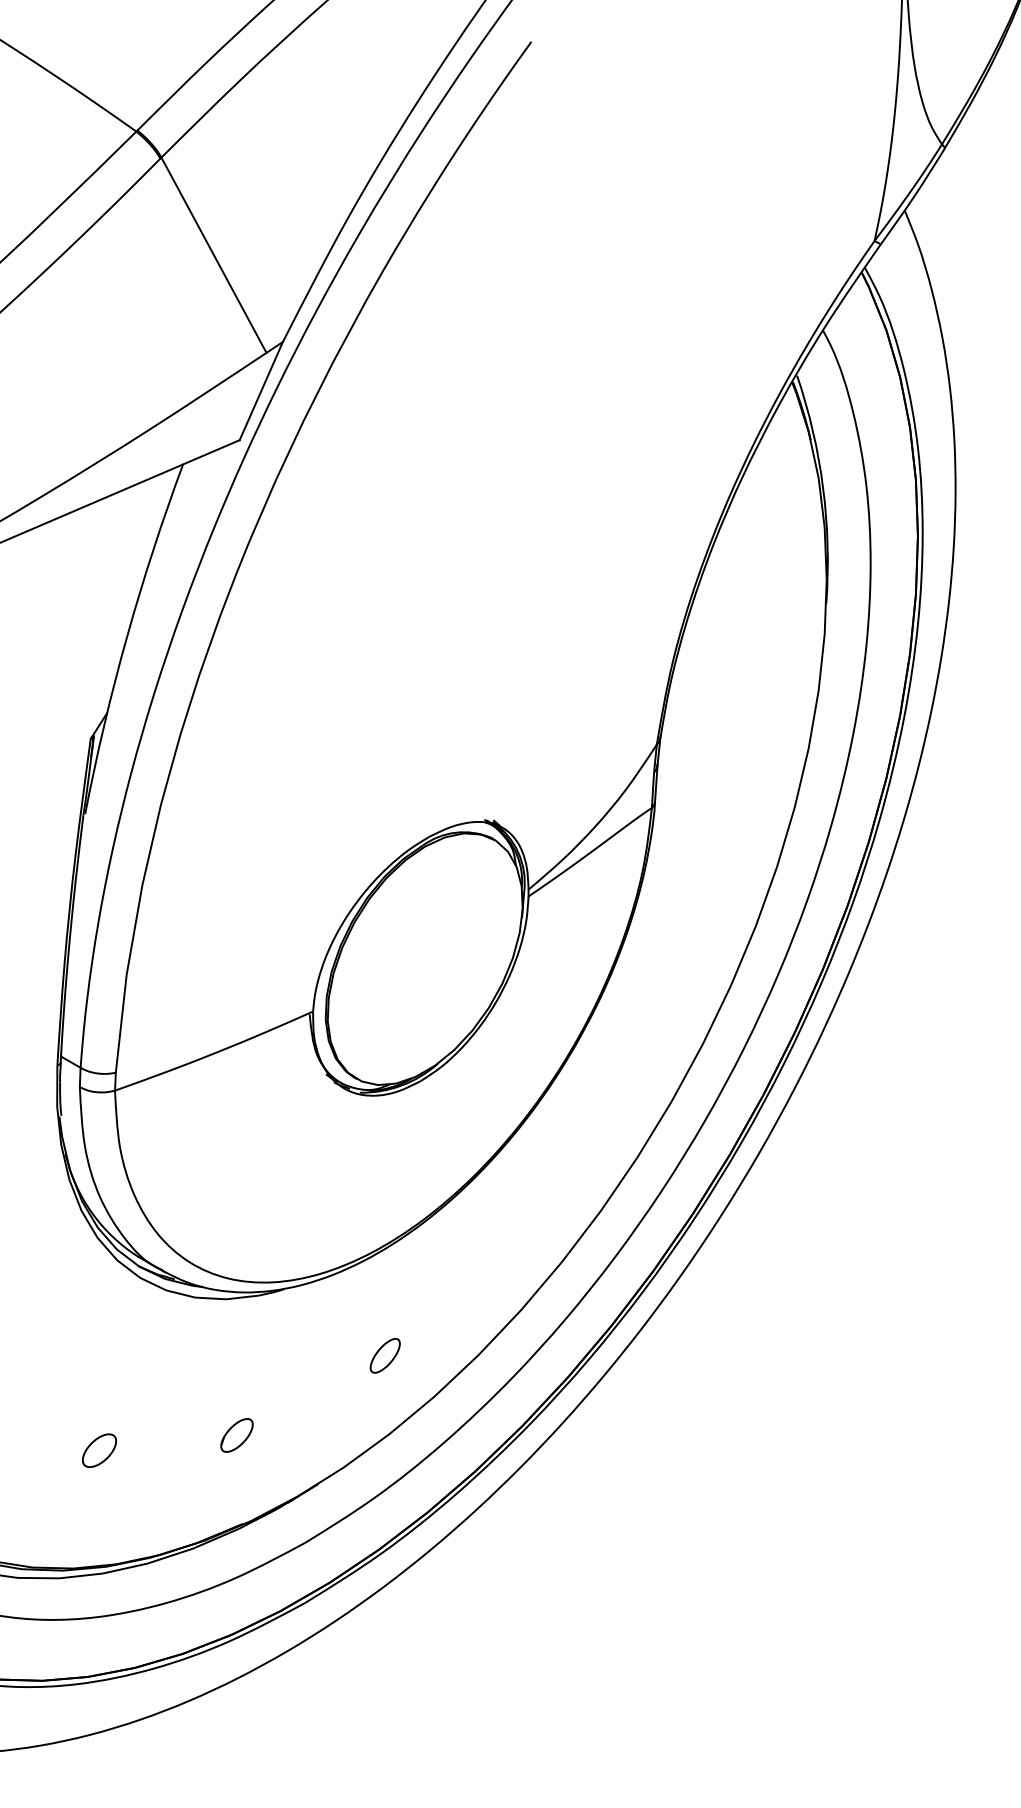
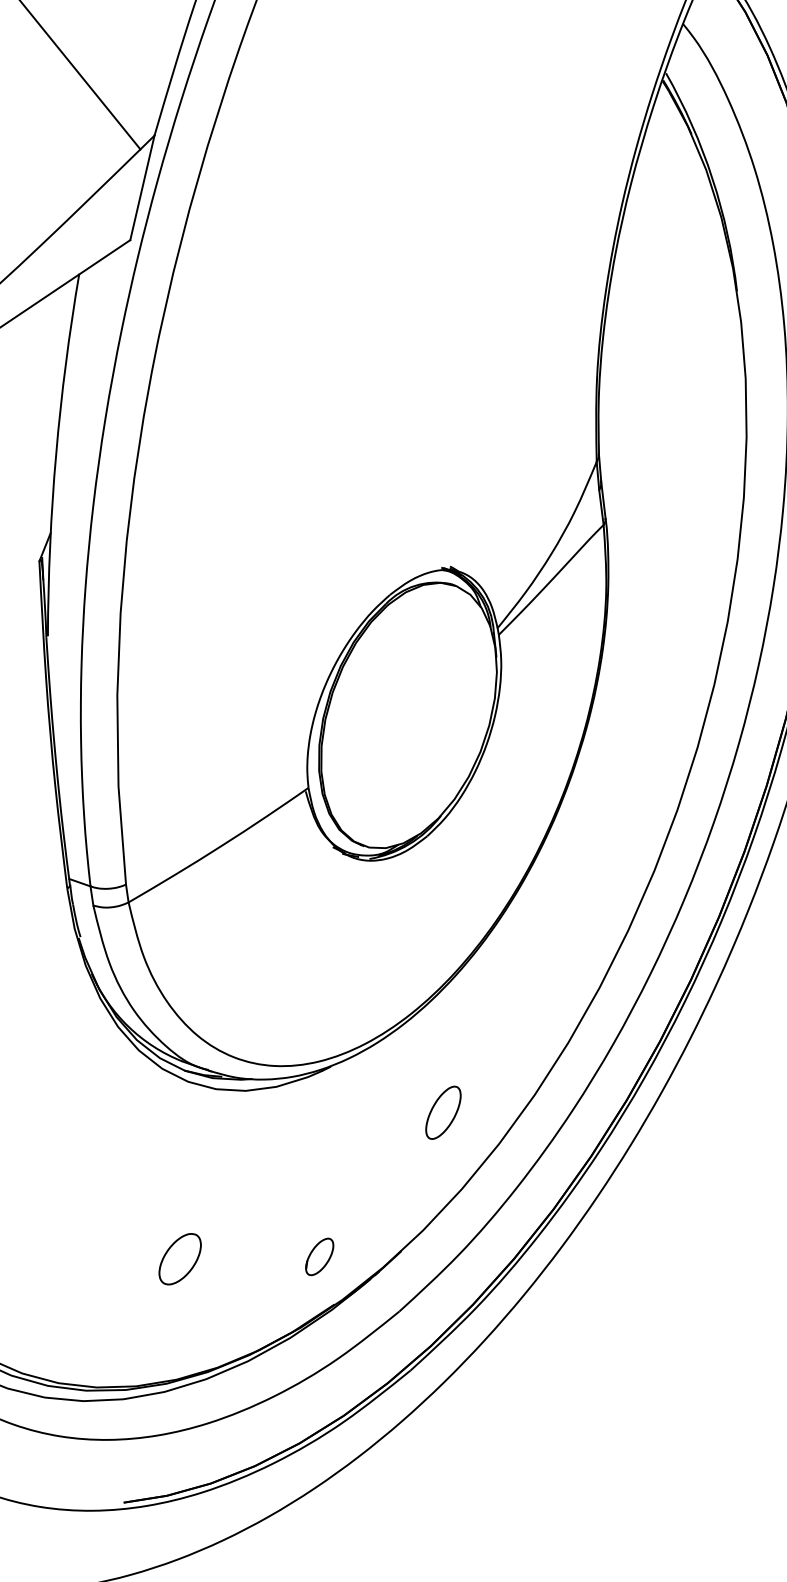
part: (384, 1355) -> (442, 1112), size x1.4
part: (236, 1435) -> (319, 1257), moved
part: (99, 1450) -> (180, 1258), size x1.4

